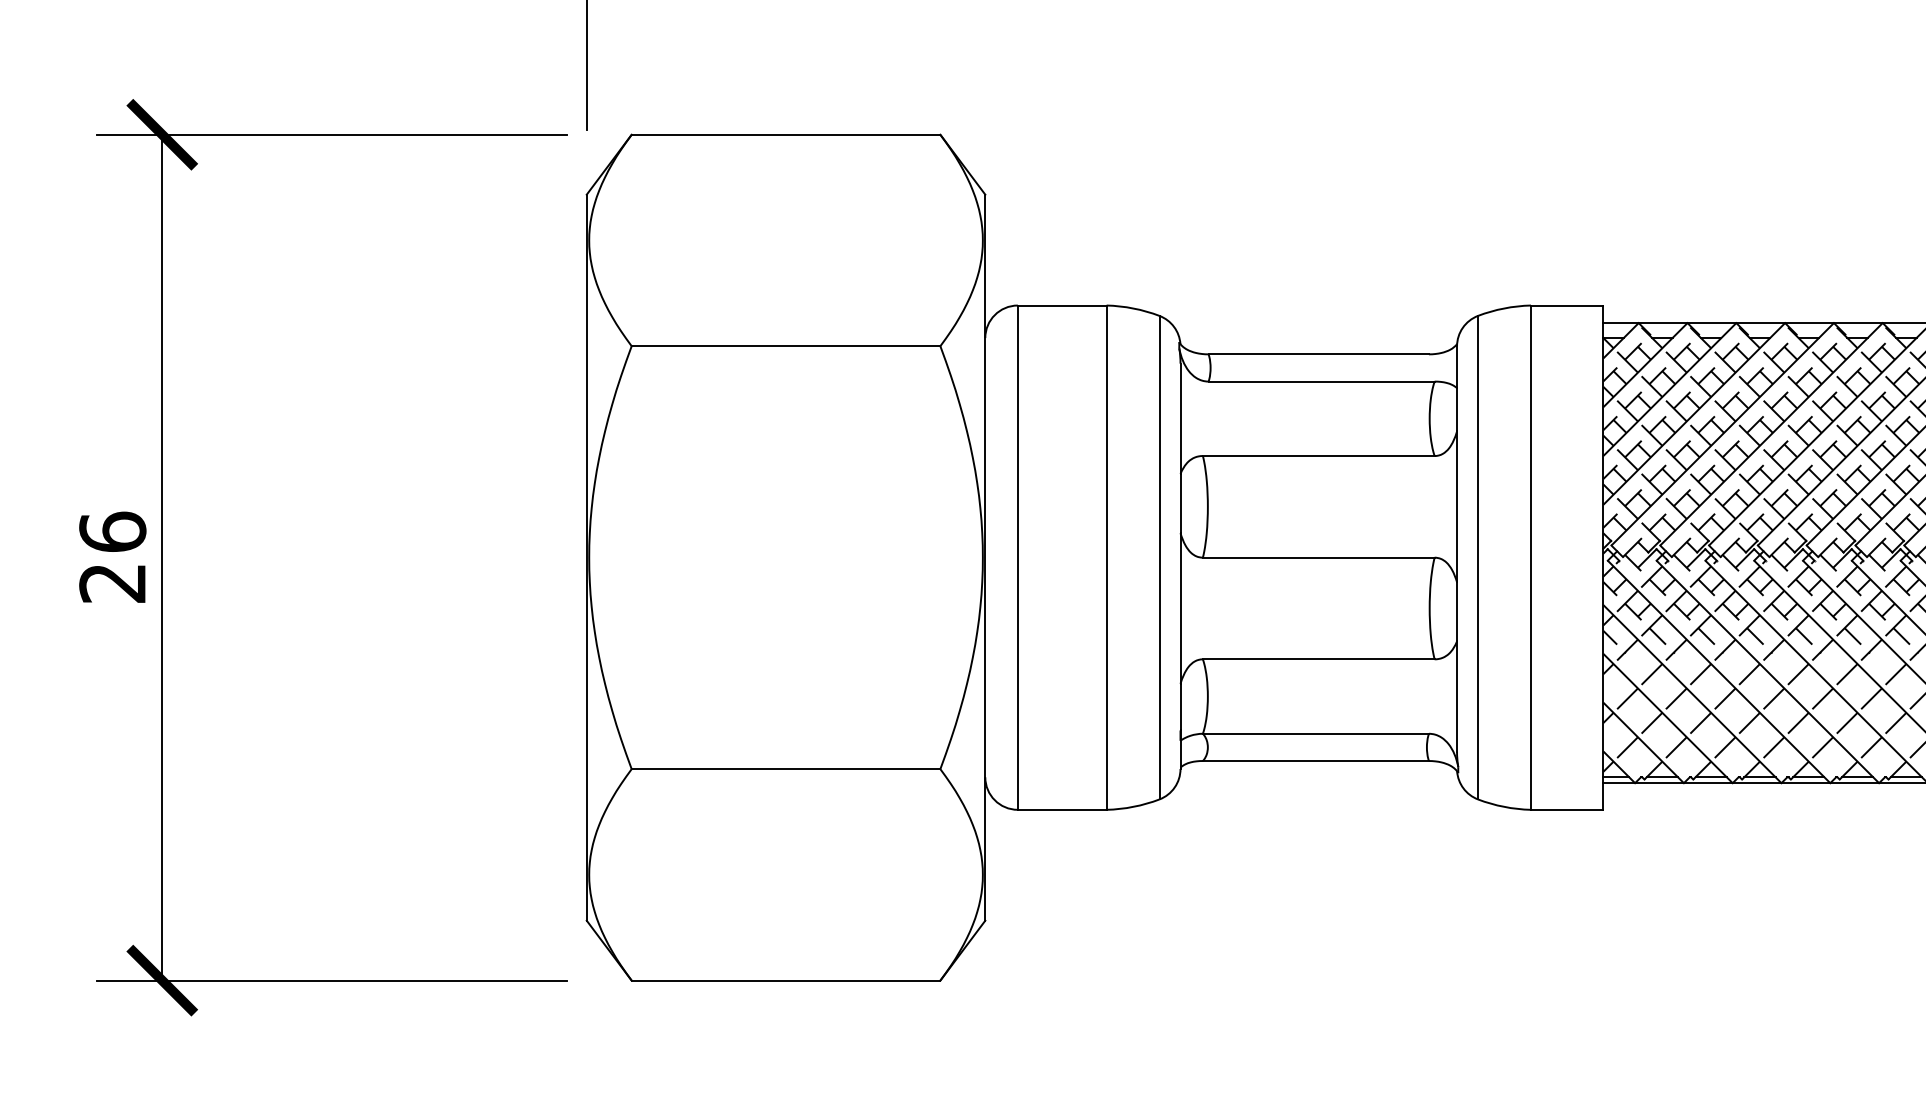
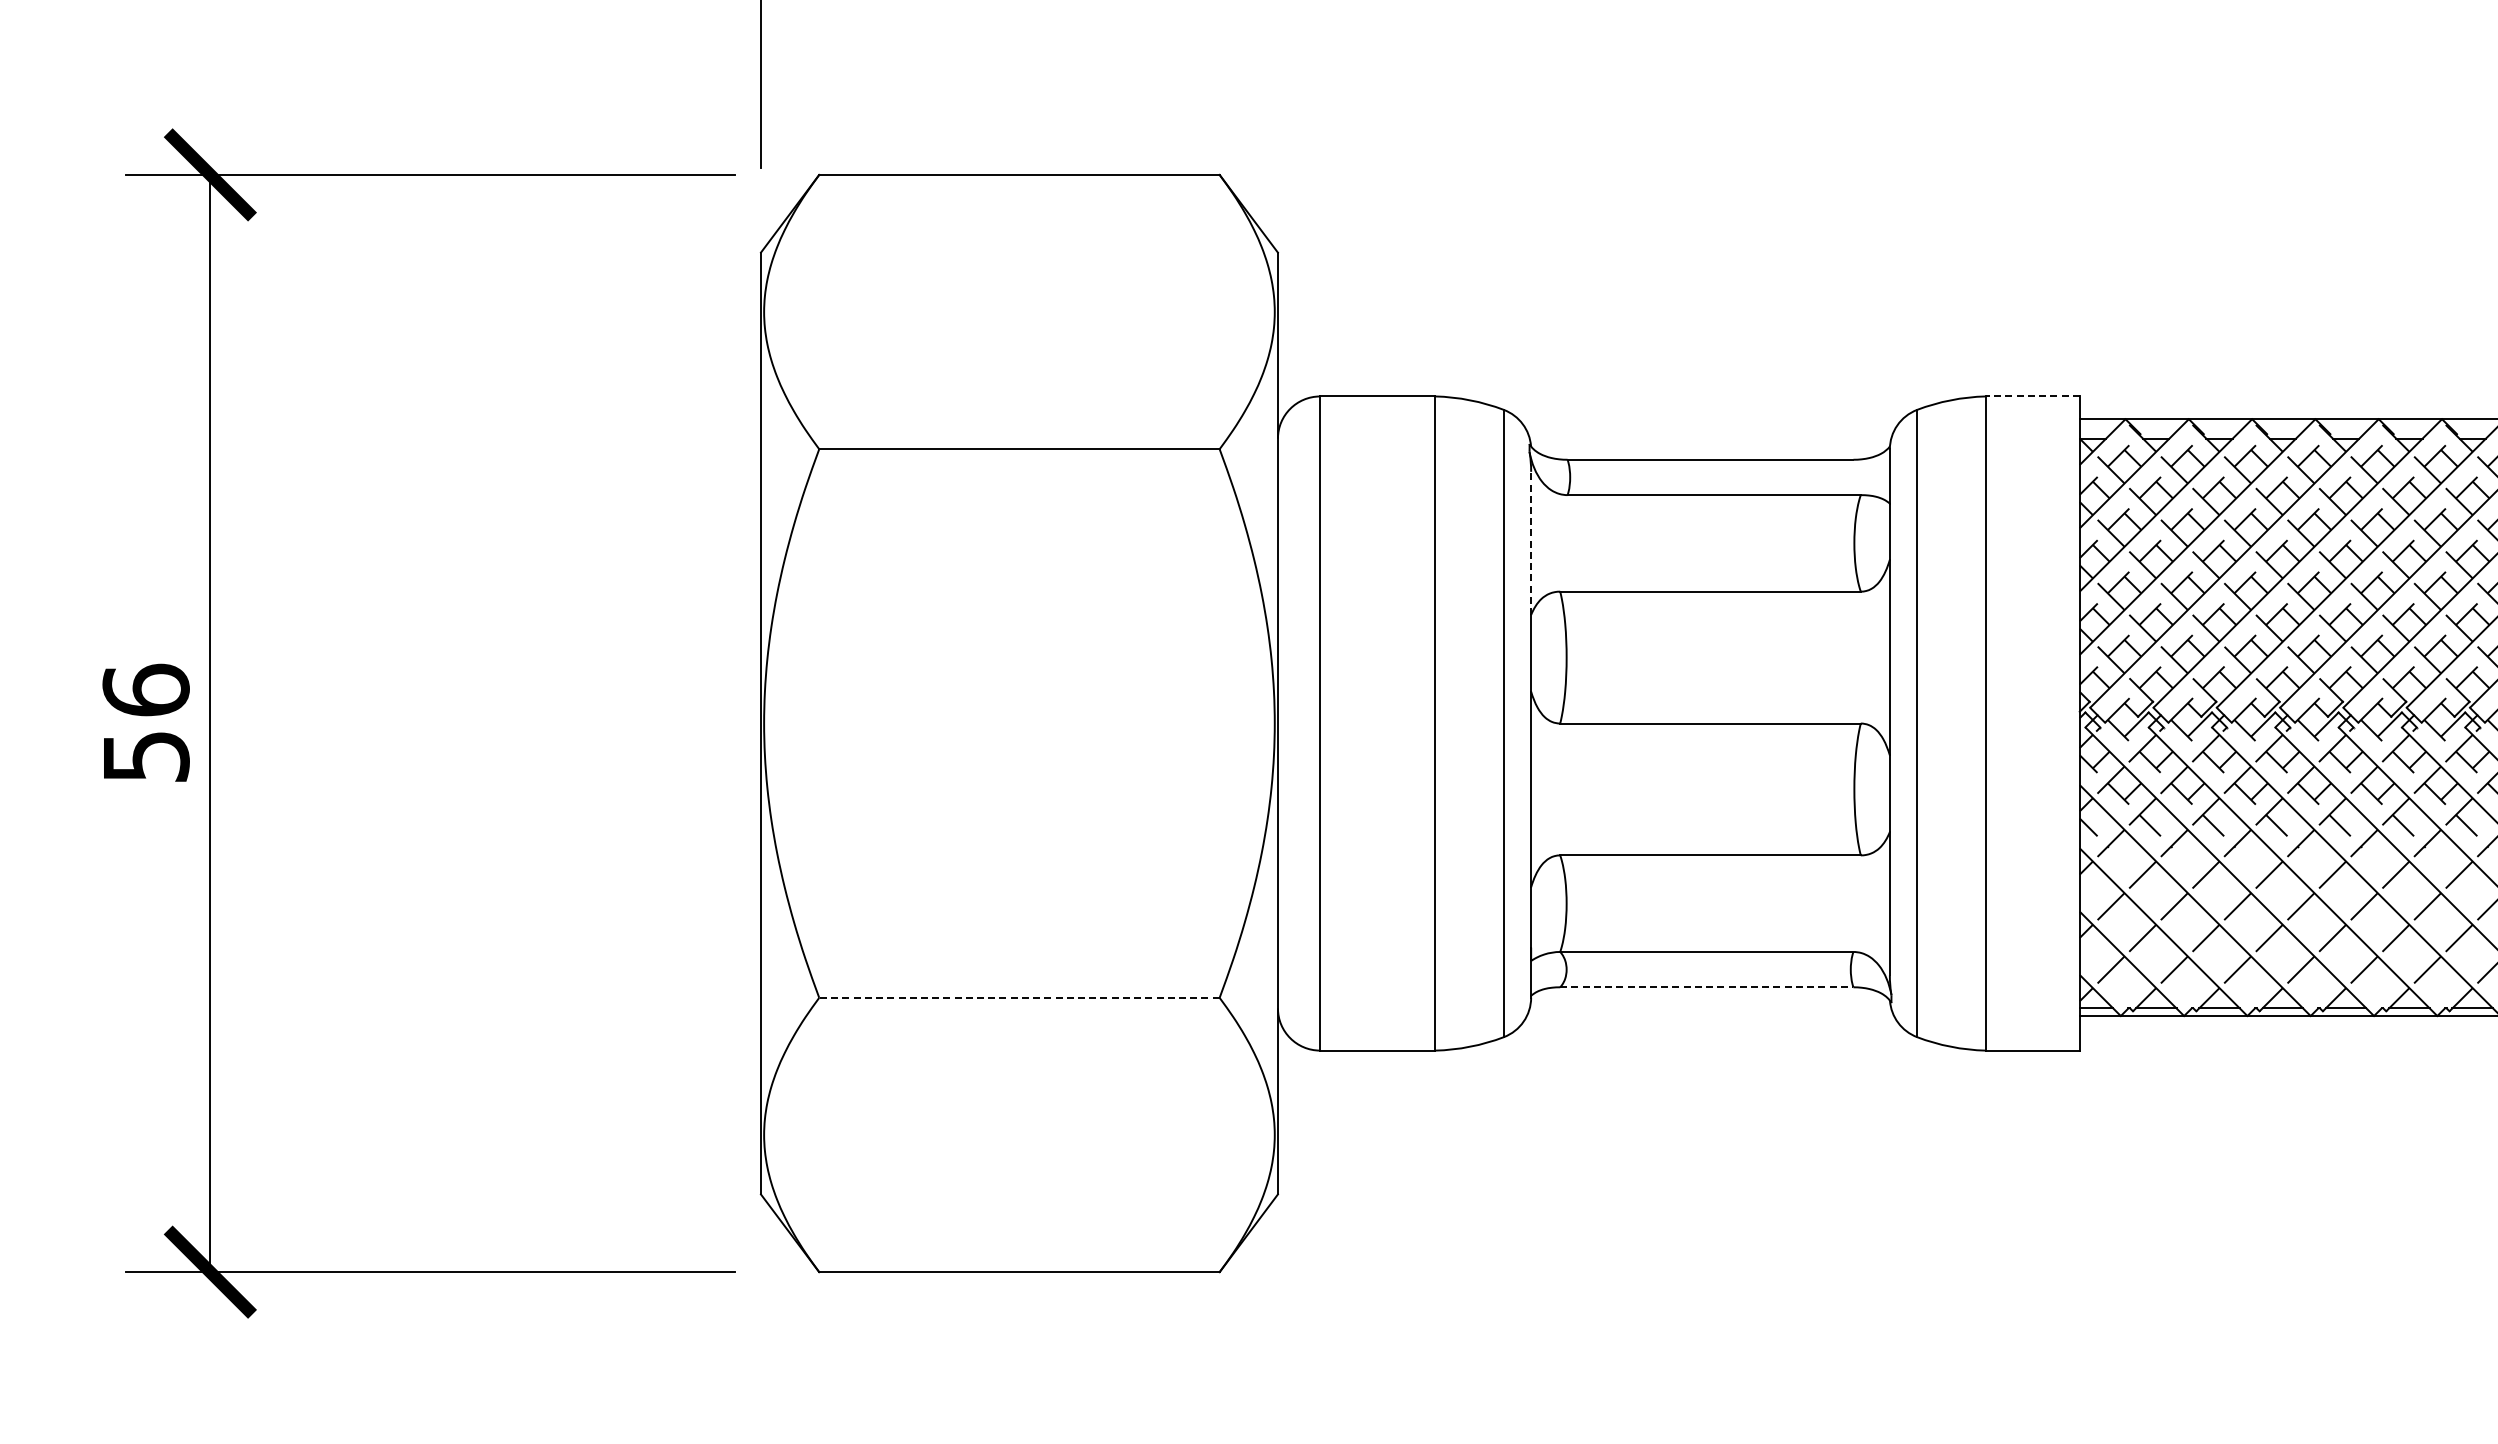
line: (1567, 305) -> (2032, 396), solid -> dashed
line: (1180, 418) -> (1531, 543), solid -> dashed
text: (112, 583) -> (145, 757), 26 -> 56
line: (1315, 761) -> (1706, 987), solid -> dashed
line: (785, 768) -> (1018, 997), solid -> dashed

